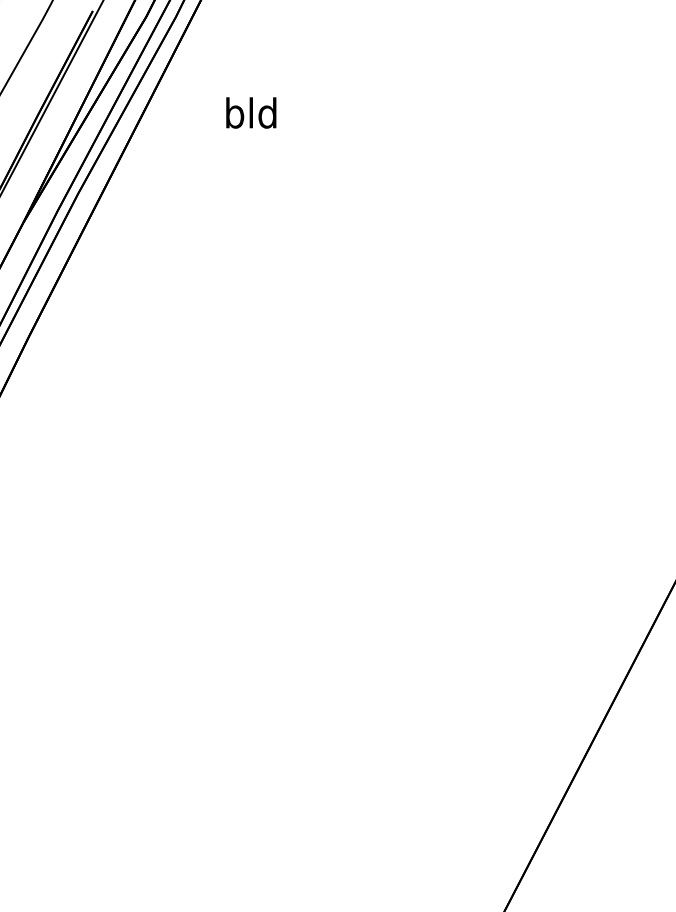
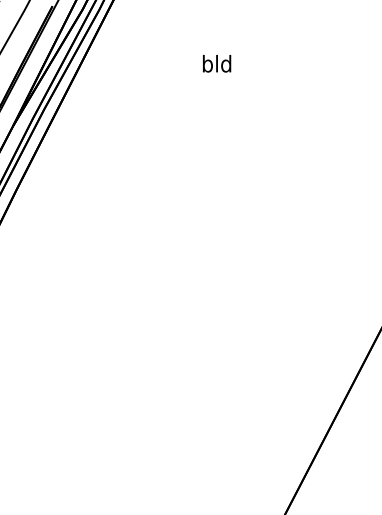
text: (252, 112) -> (217, 63), moved

